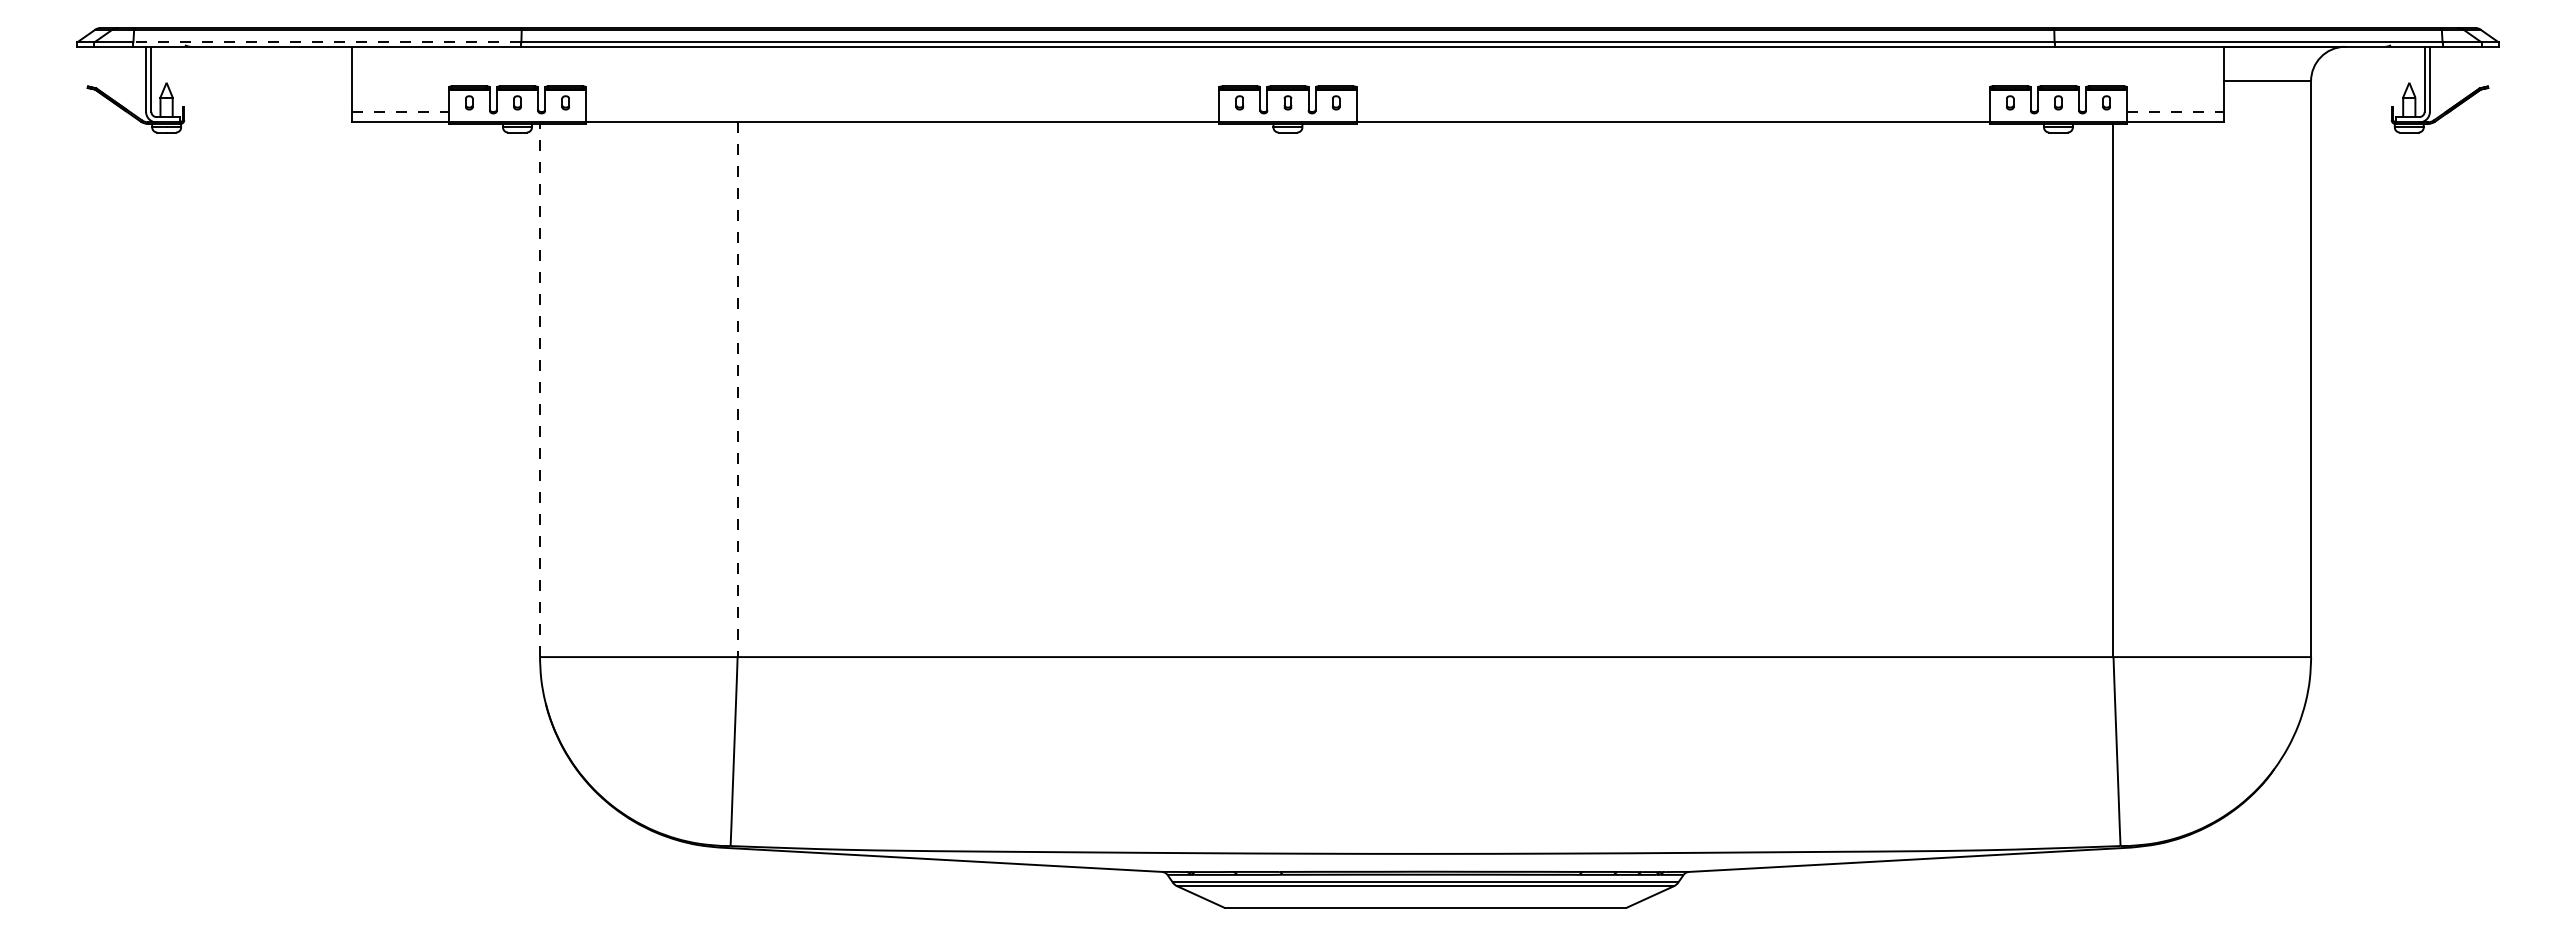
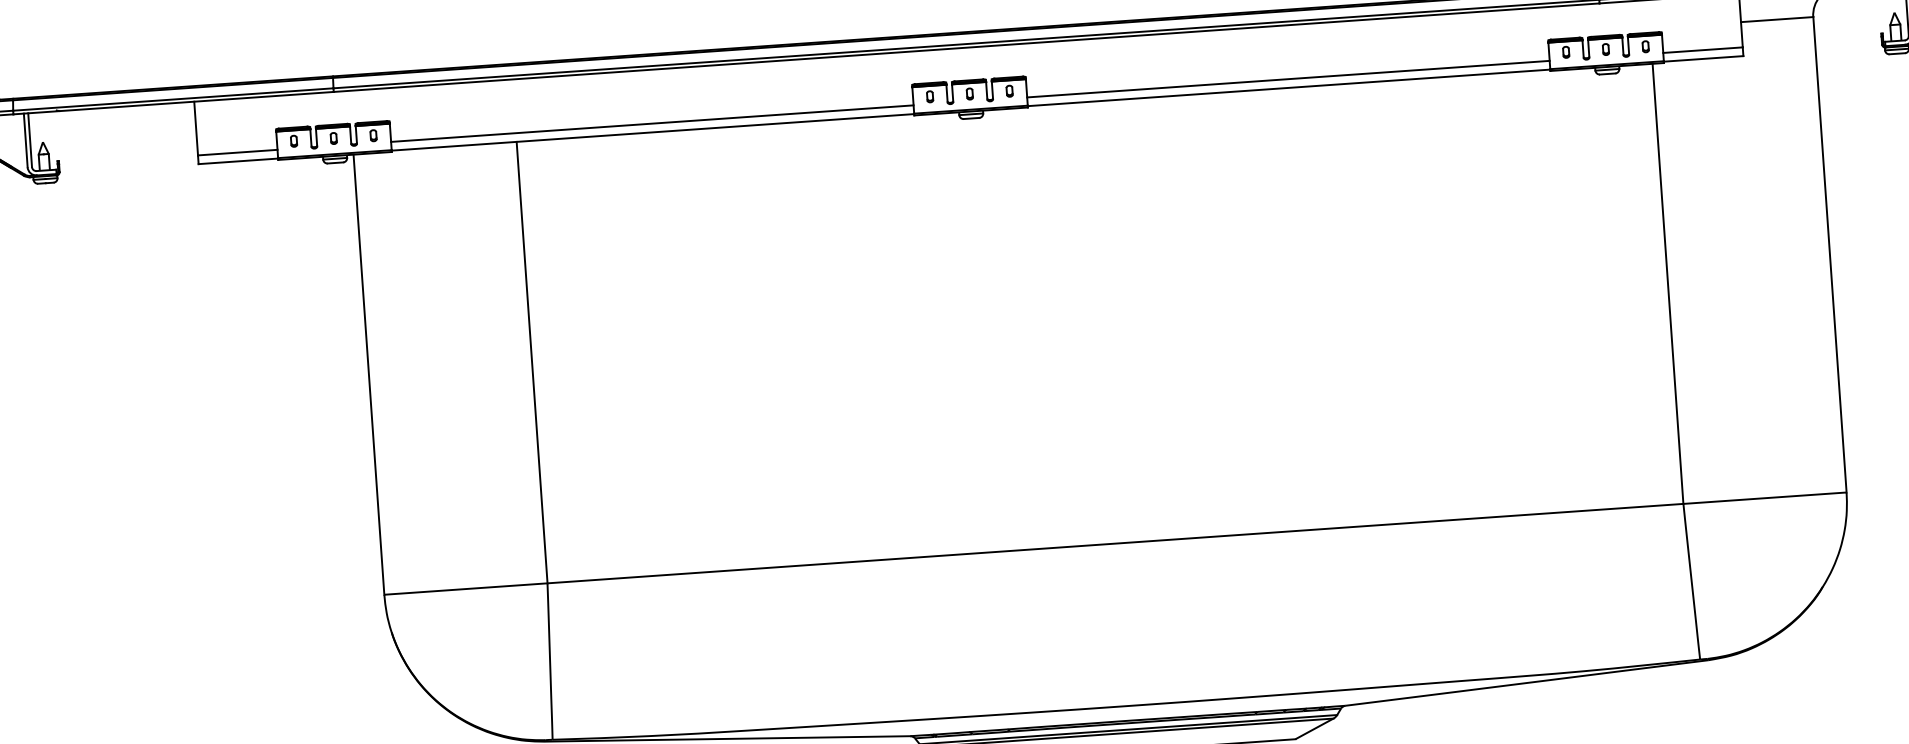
line: (327, 42) -> (173, 99), dashed -> solid
line: (401, 111) -> (238, 152), dashed -> solid
line: (902, 111) -> (652, 123), added
line: (1672, 111) -> (1287, 78), added
line: (2175, 111) -> (1703, 49), dashed -> solid
line: (539, 390) -> (368, 374), dashed -> solid
line: (737, 390) -> (532, 363), dashed -> solid

